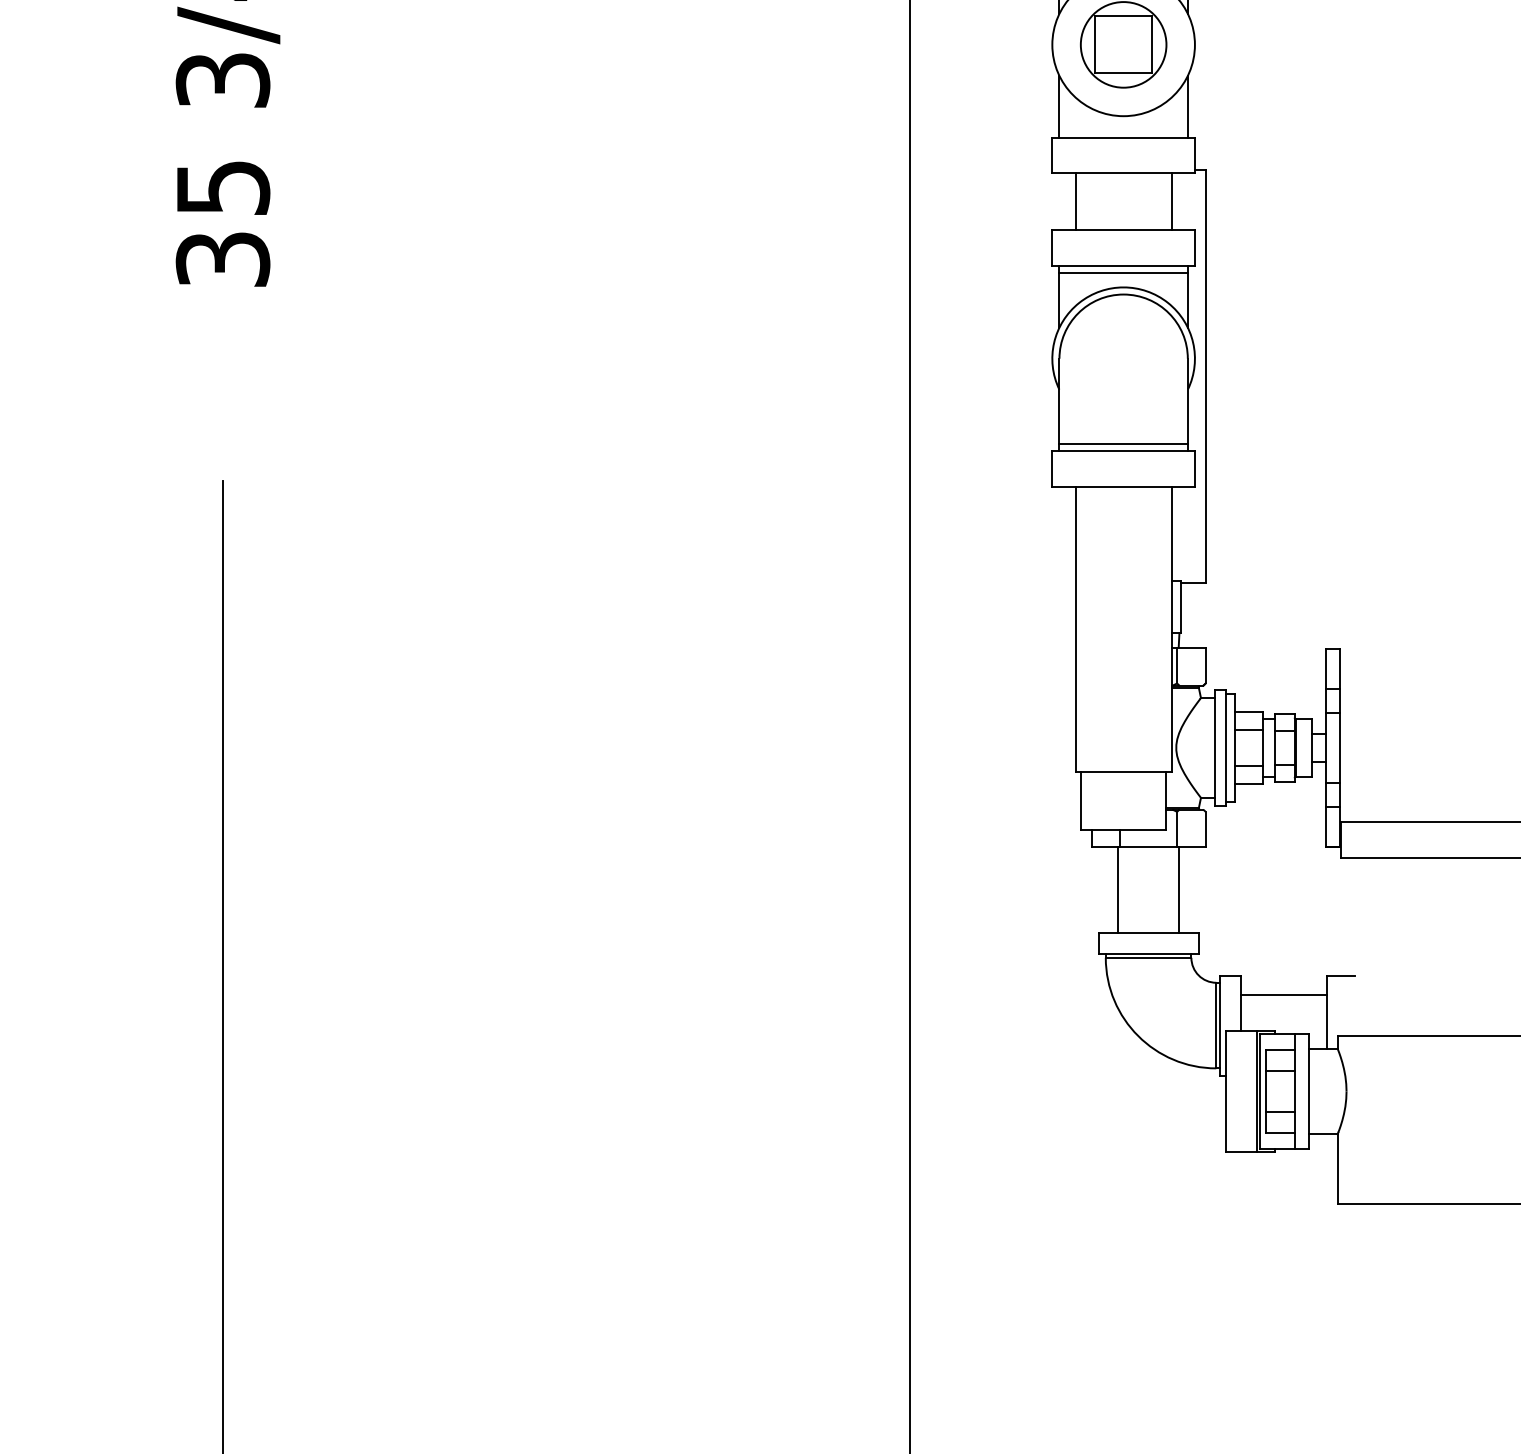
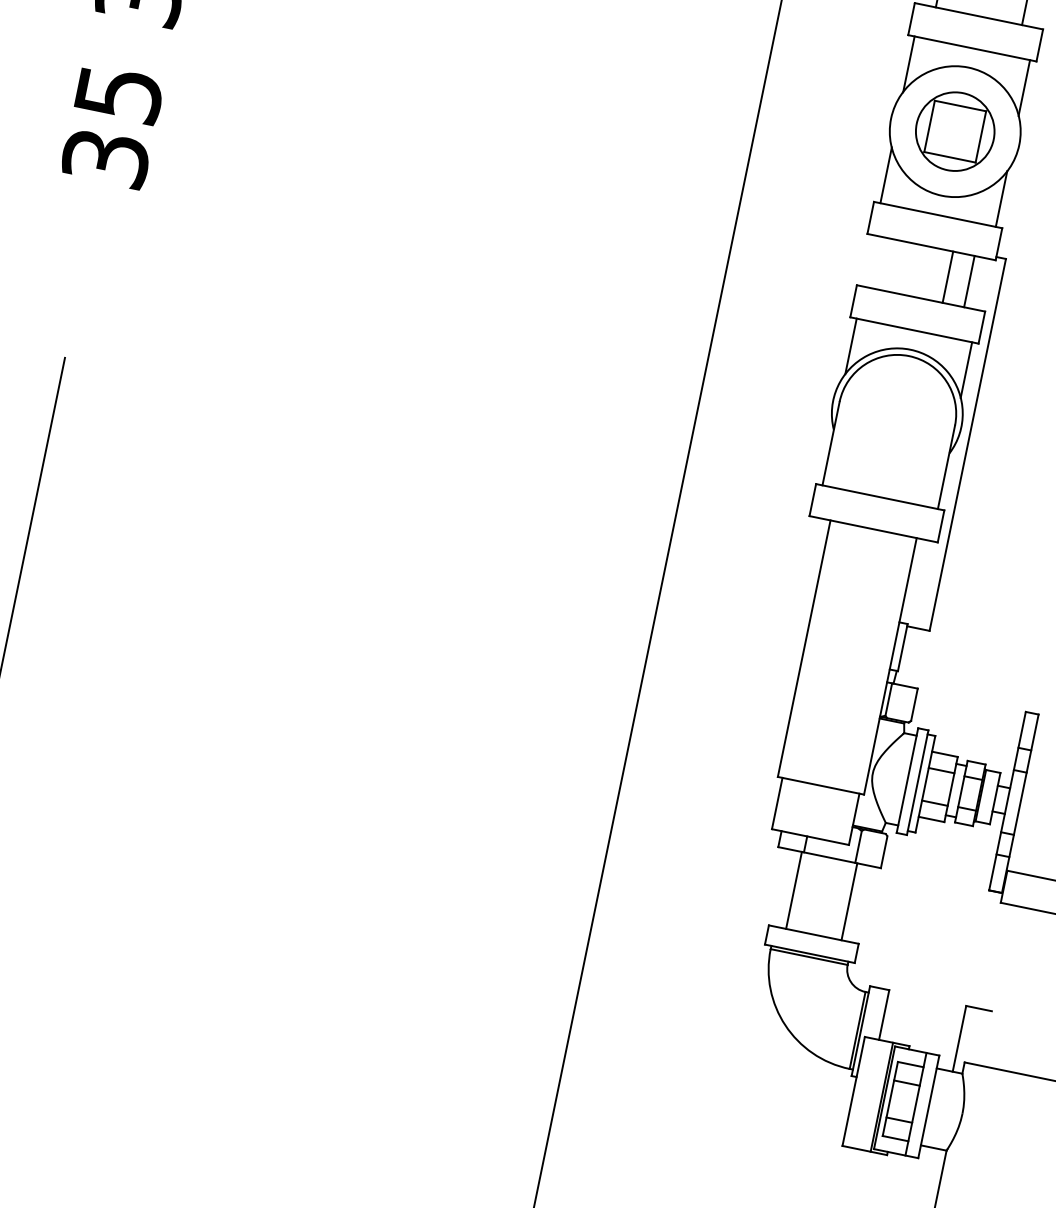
line: (1075, 201) -> (947, 276), moved
line: (1123, 273) -> (912, 337), removed
line: (1123, 444) -> (881, 490), removed
line: (1283, 994) -> (923, 1014), removed

